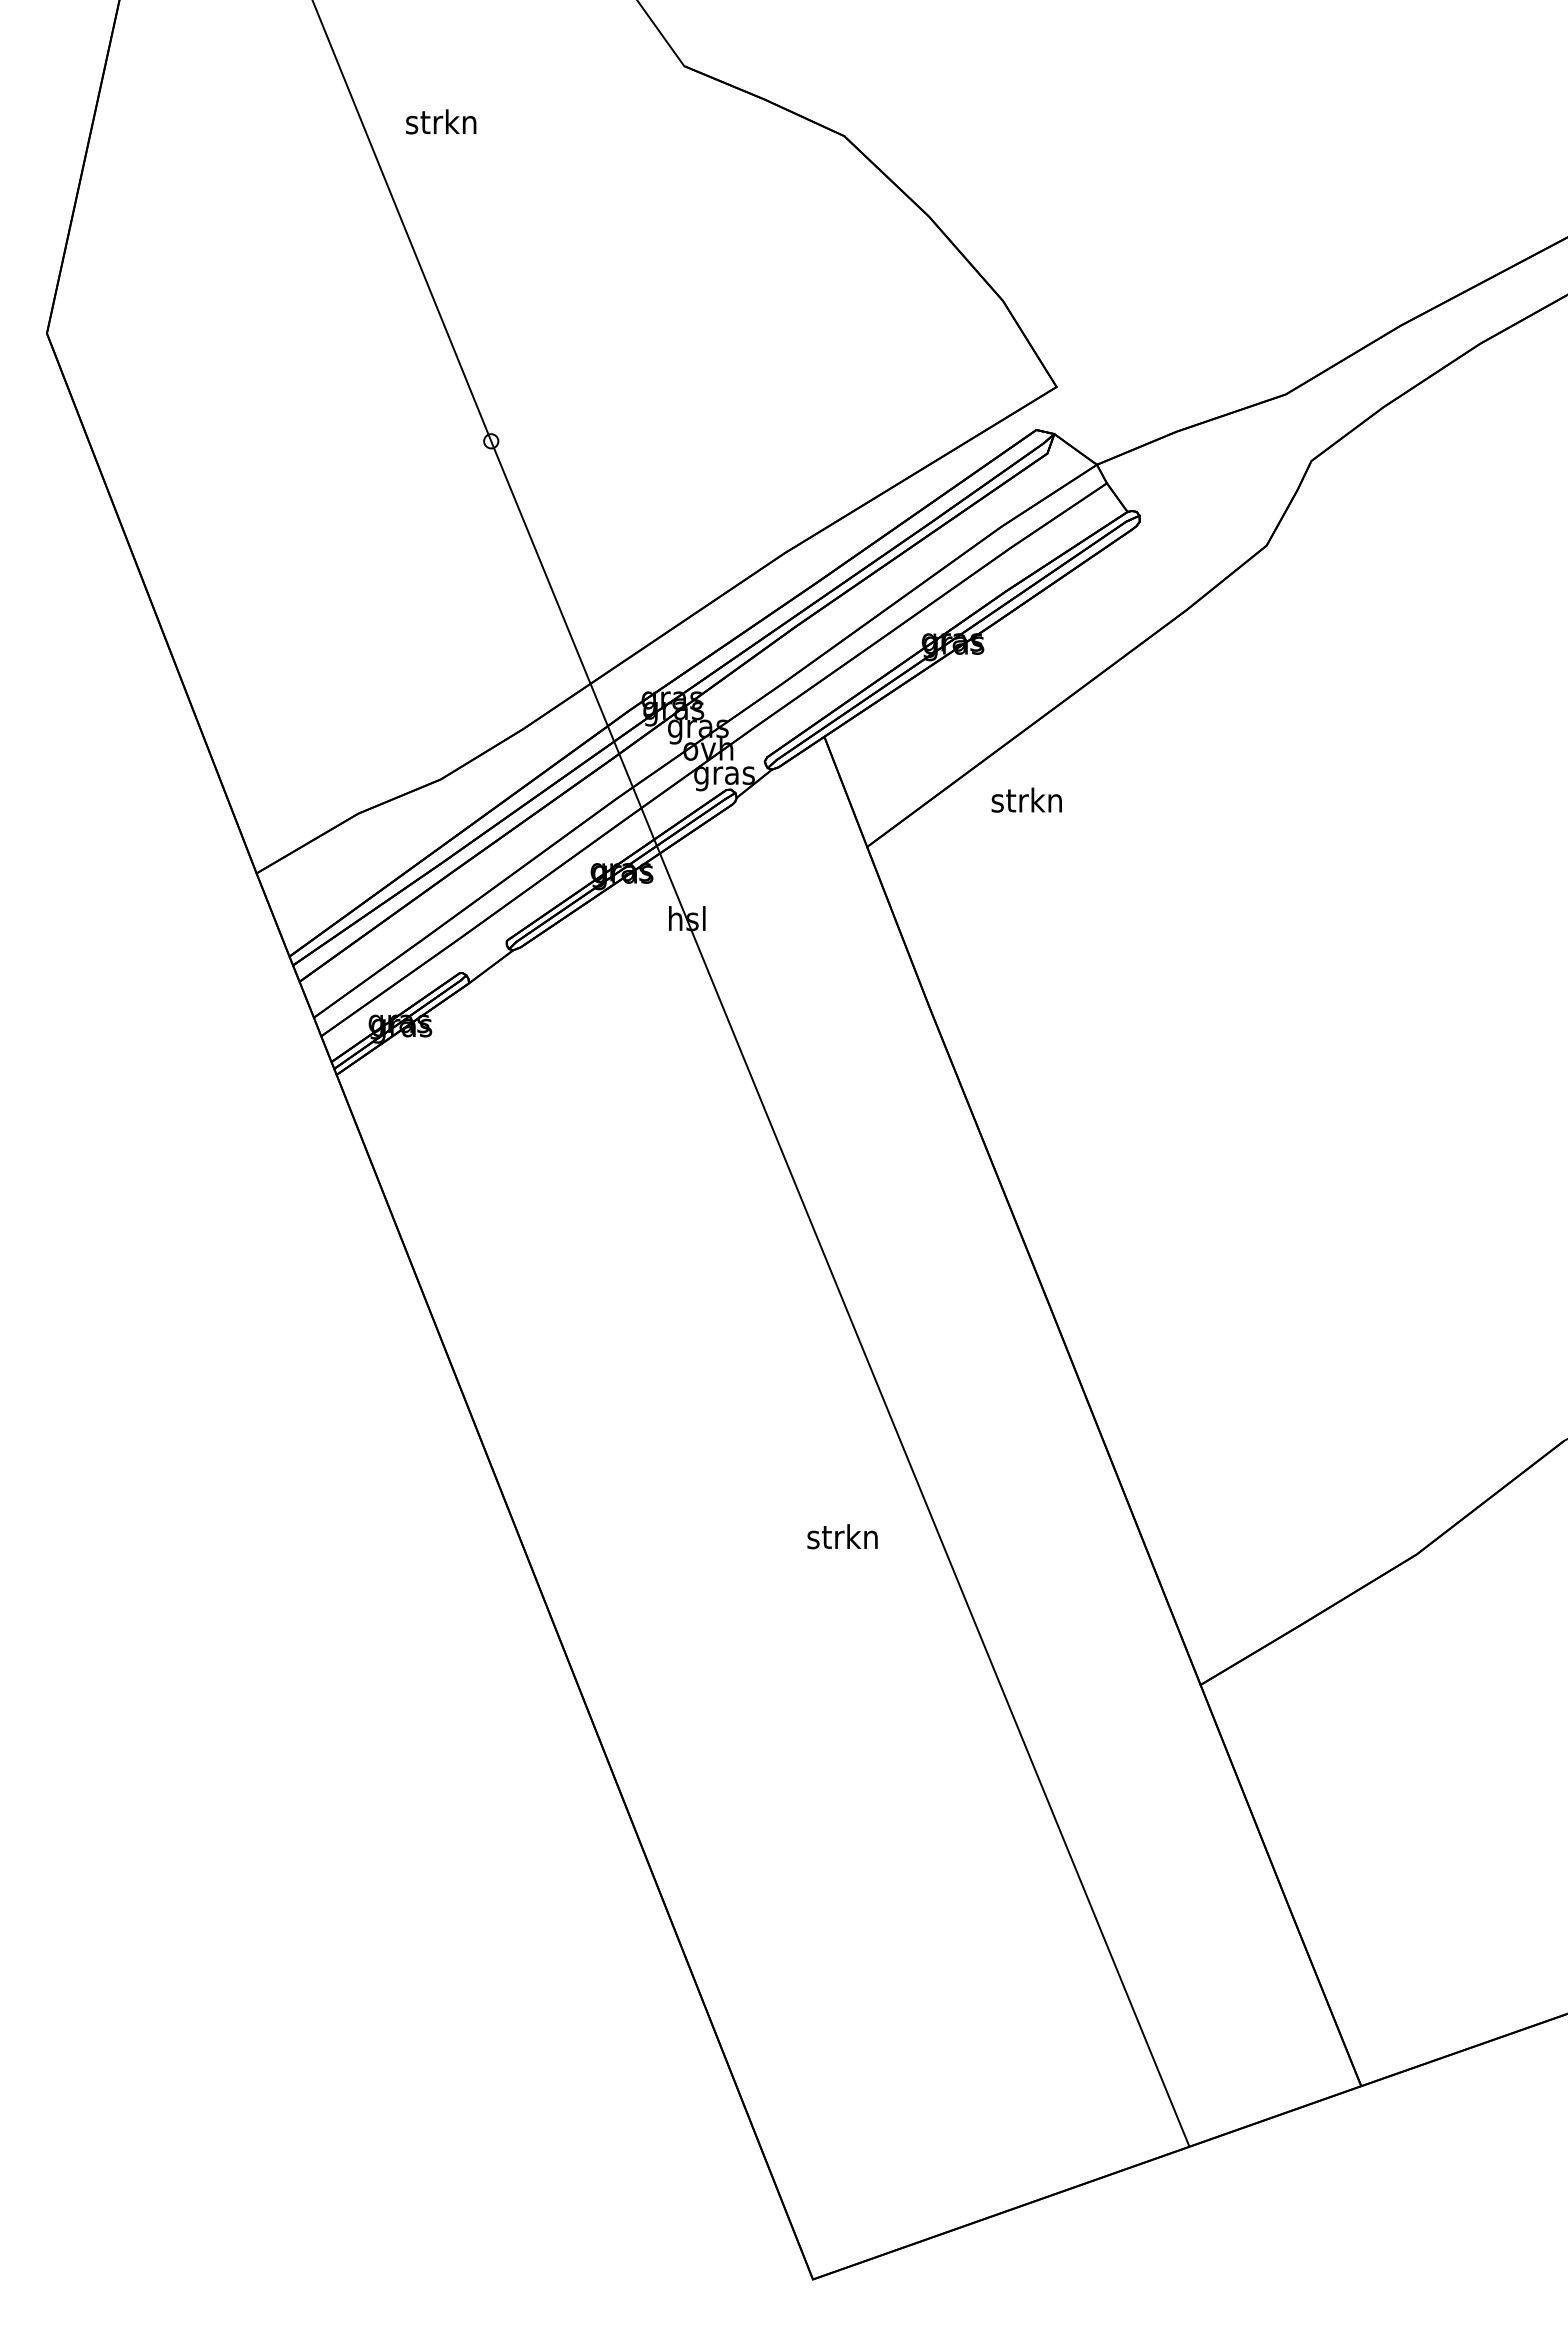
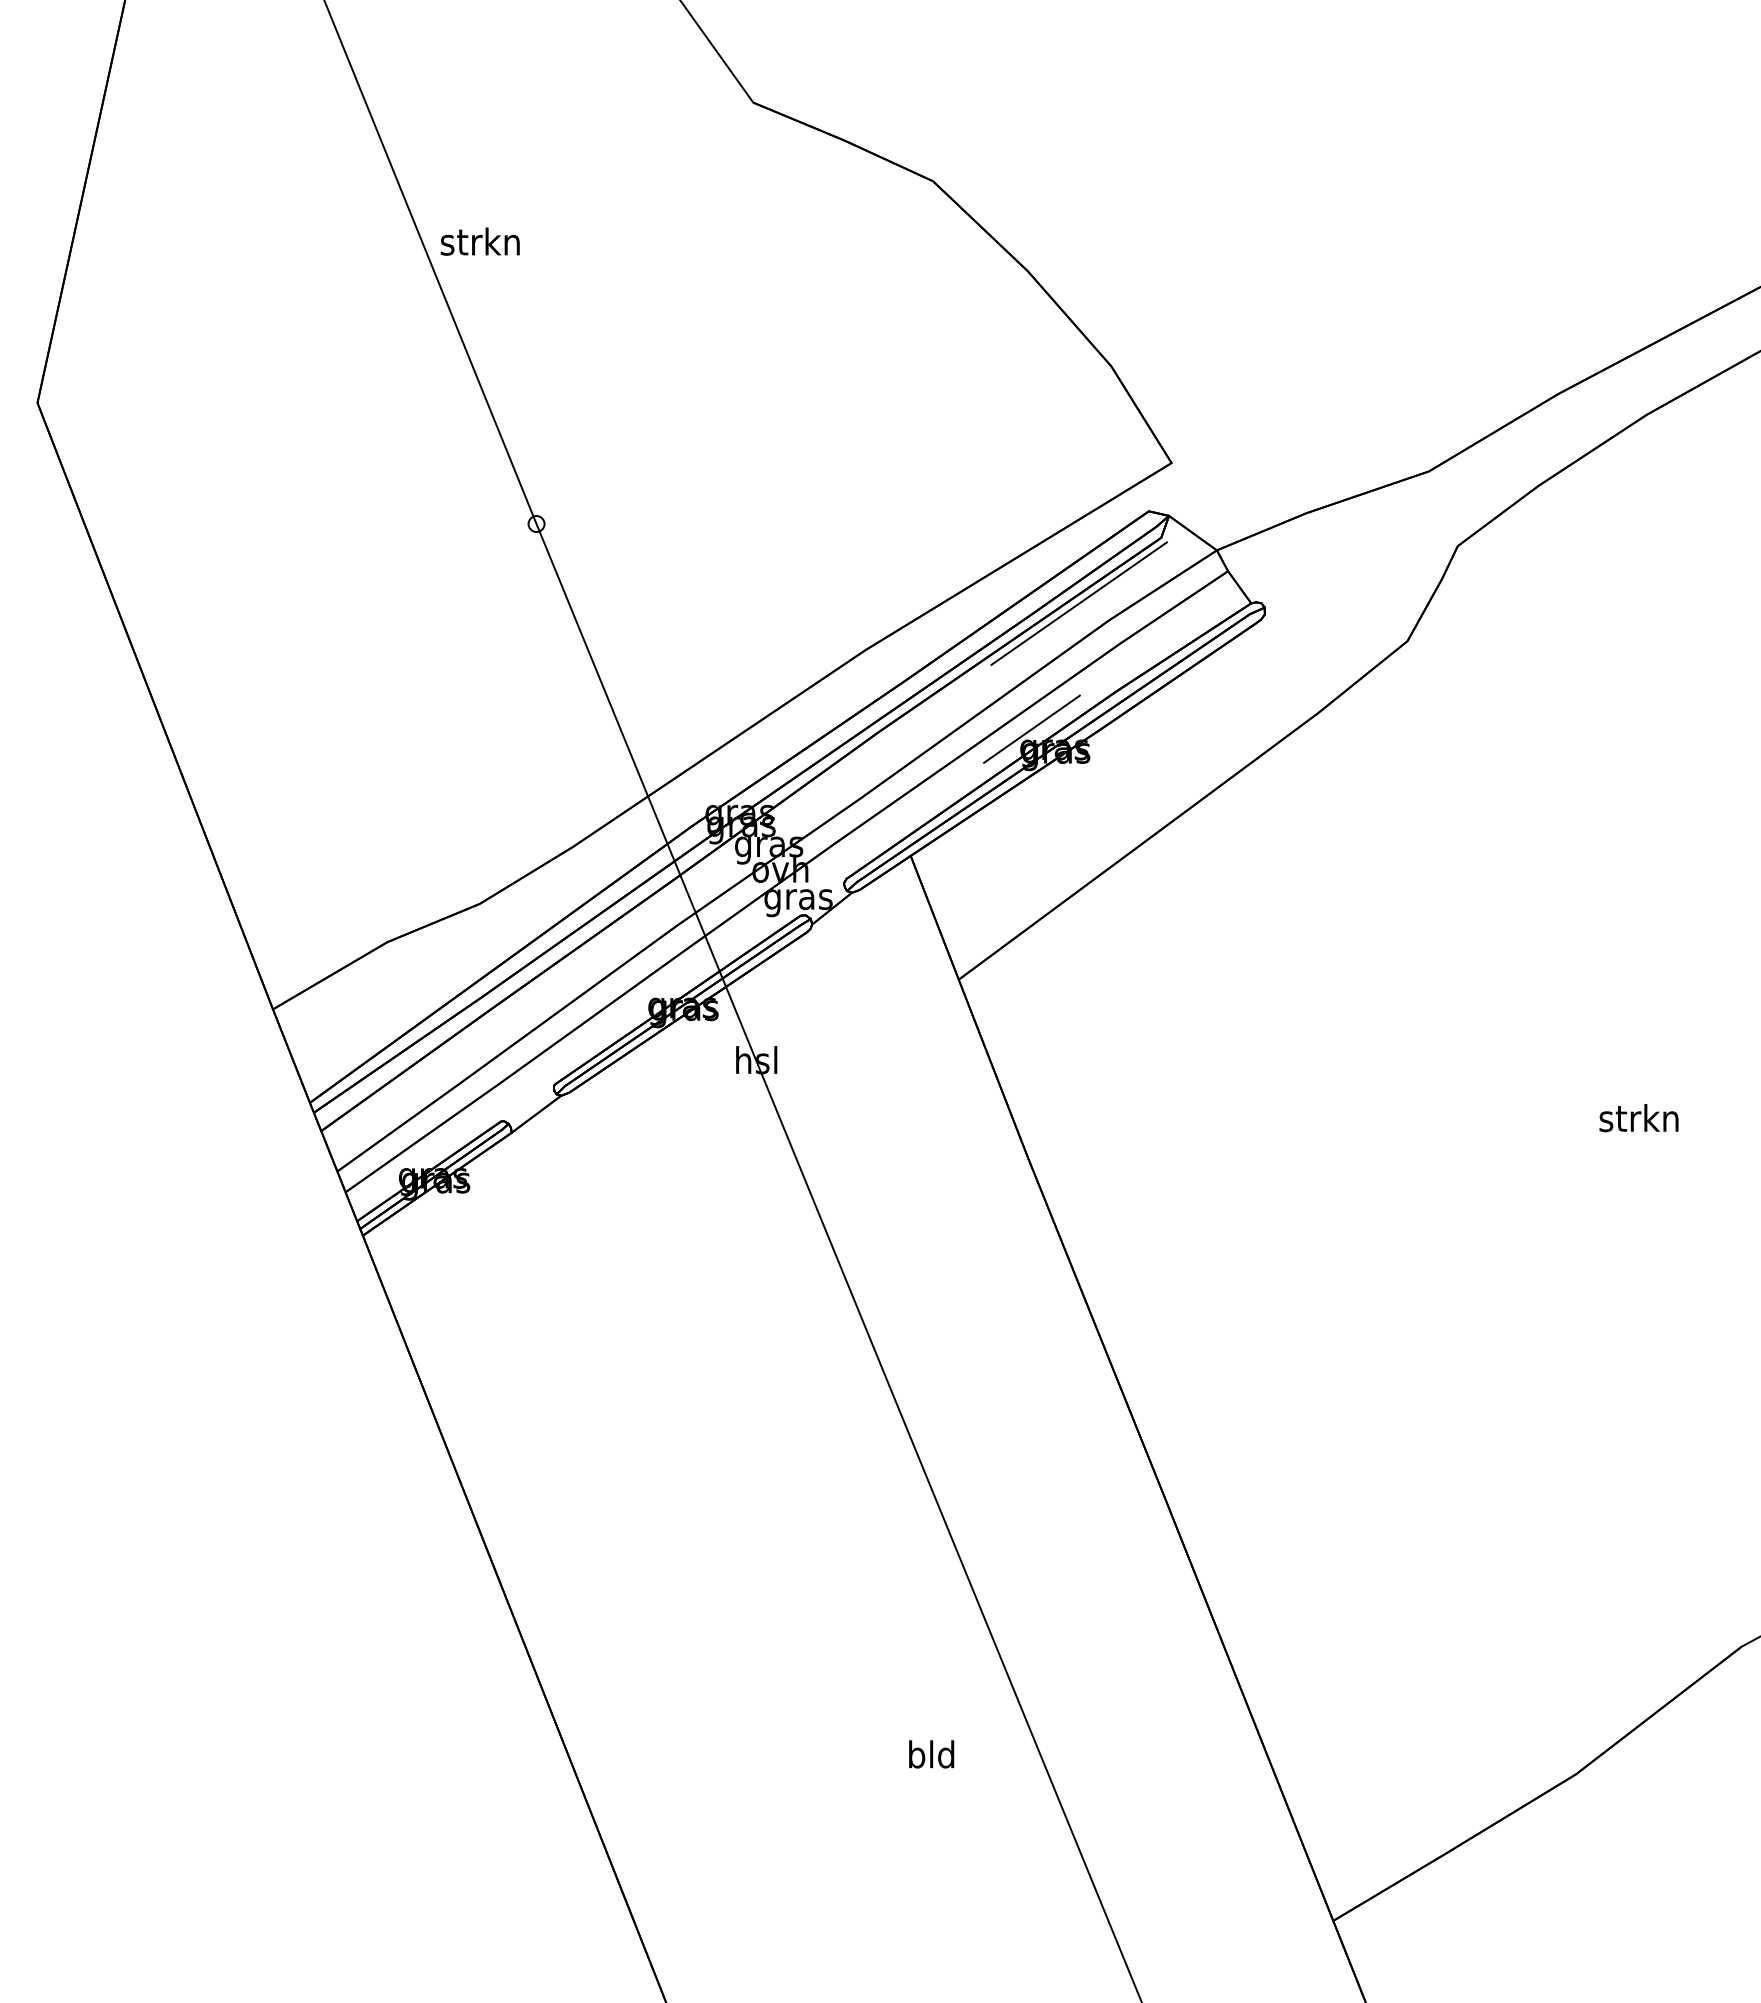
text: (441, 121) -> (480, 241), moved
line: (974, 511) -> (1079, 602), added
line: (931, 623) -> (1031, 728), added
text: (1026, 799) -> (1638, 1117), moved
text: (842, 1536) -> (931, 1754), strkn -> bld

